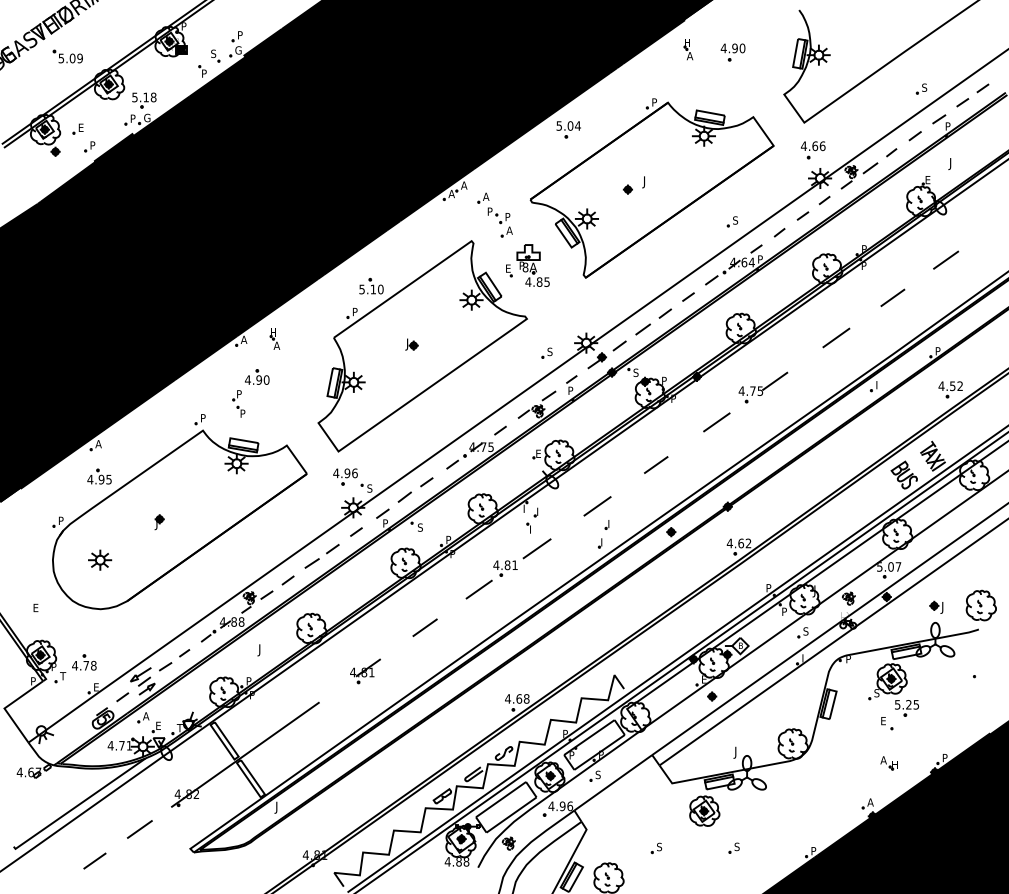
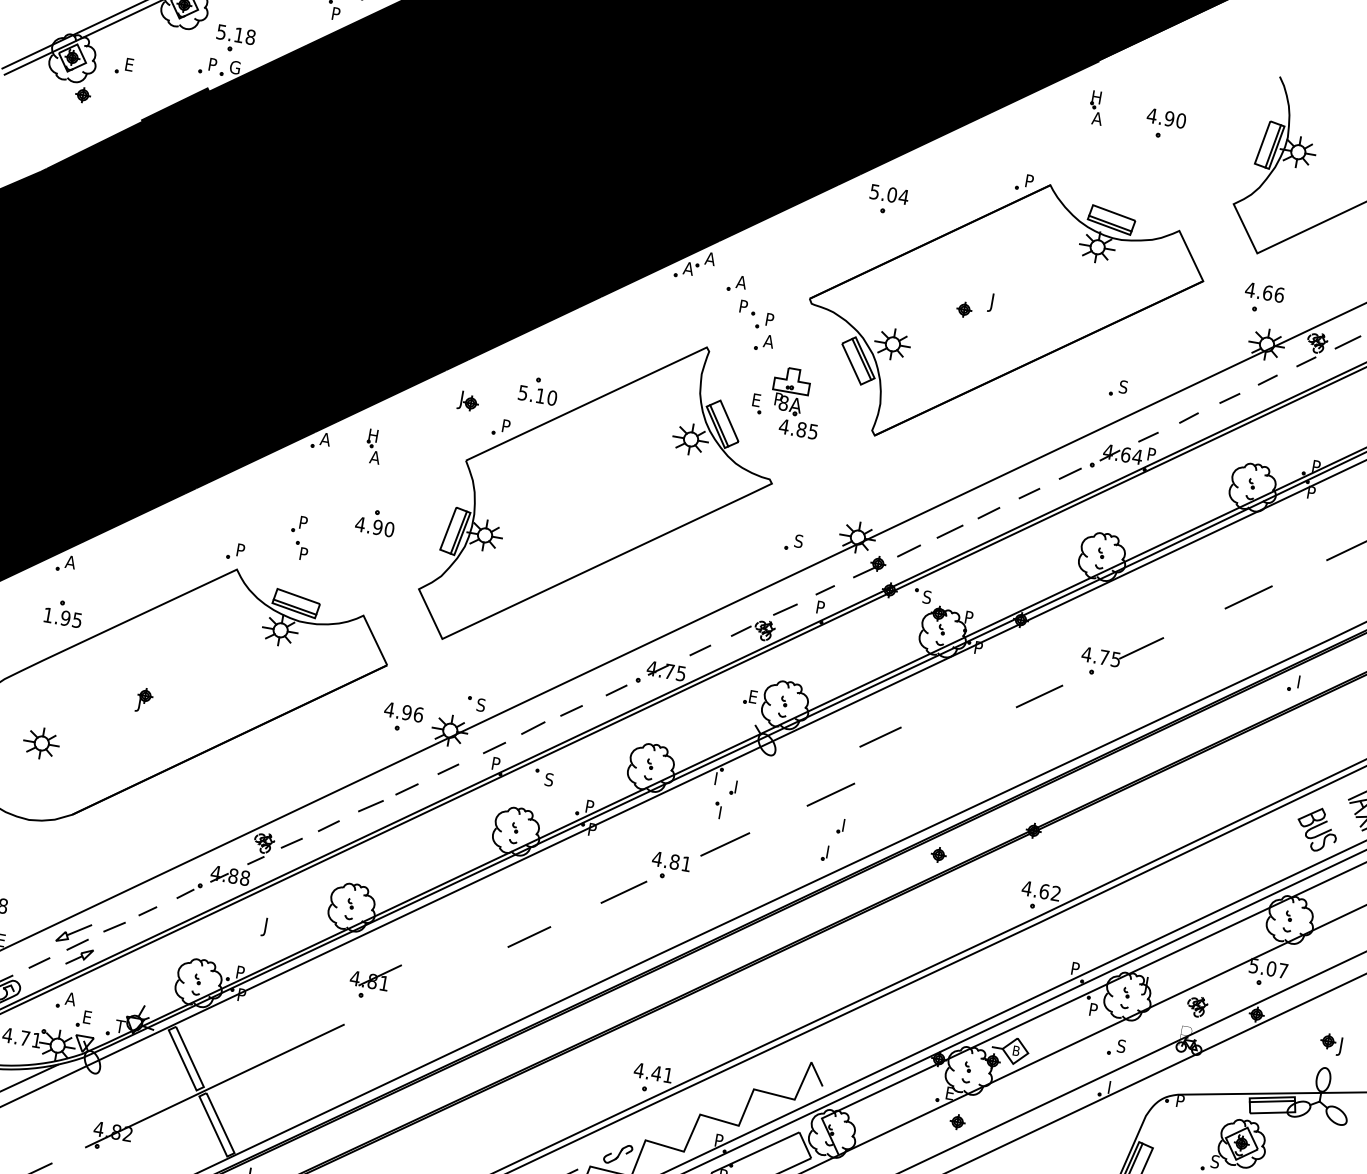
part: (89, 146) -> (137, 96), removed
part: (411, 344) -> (467, 401), moved
part: (257, 376) -> (376, 521), moved
line: (656, 464) -> (881, 736), moved
part: (345, 476) -> (403, 717), moved
text: (90, 479) -> (48, 615), 4.95 -> 1.95
part: (365, 671) -> (374, 980), moved
text: (522, 698) -> (661, 1073), 4.68 -> 4.41

